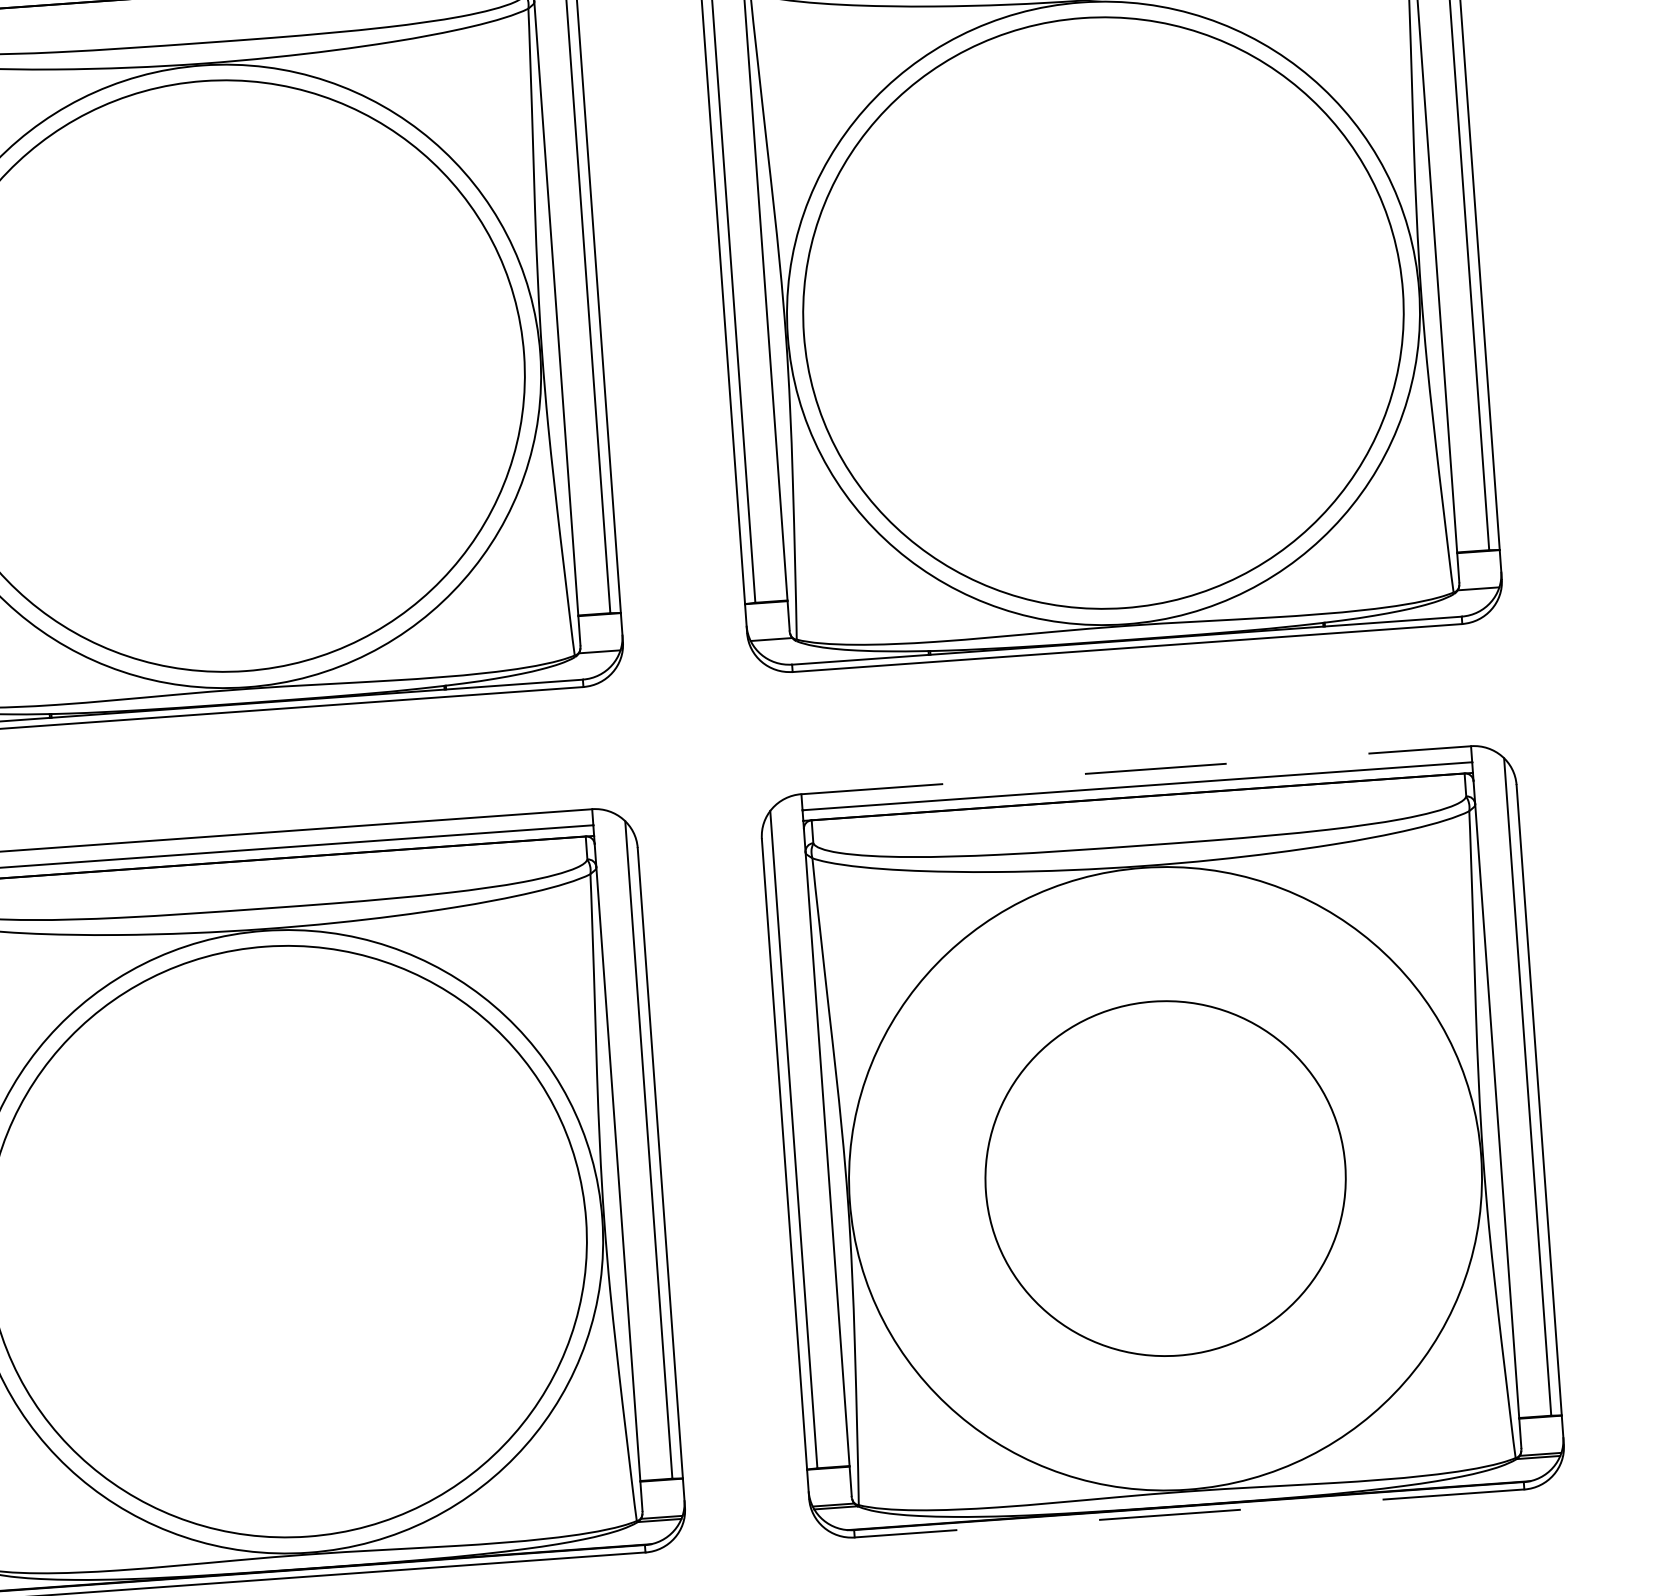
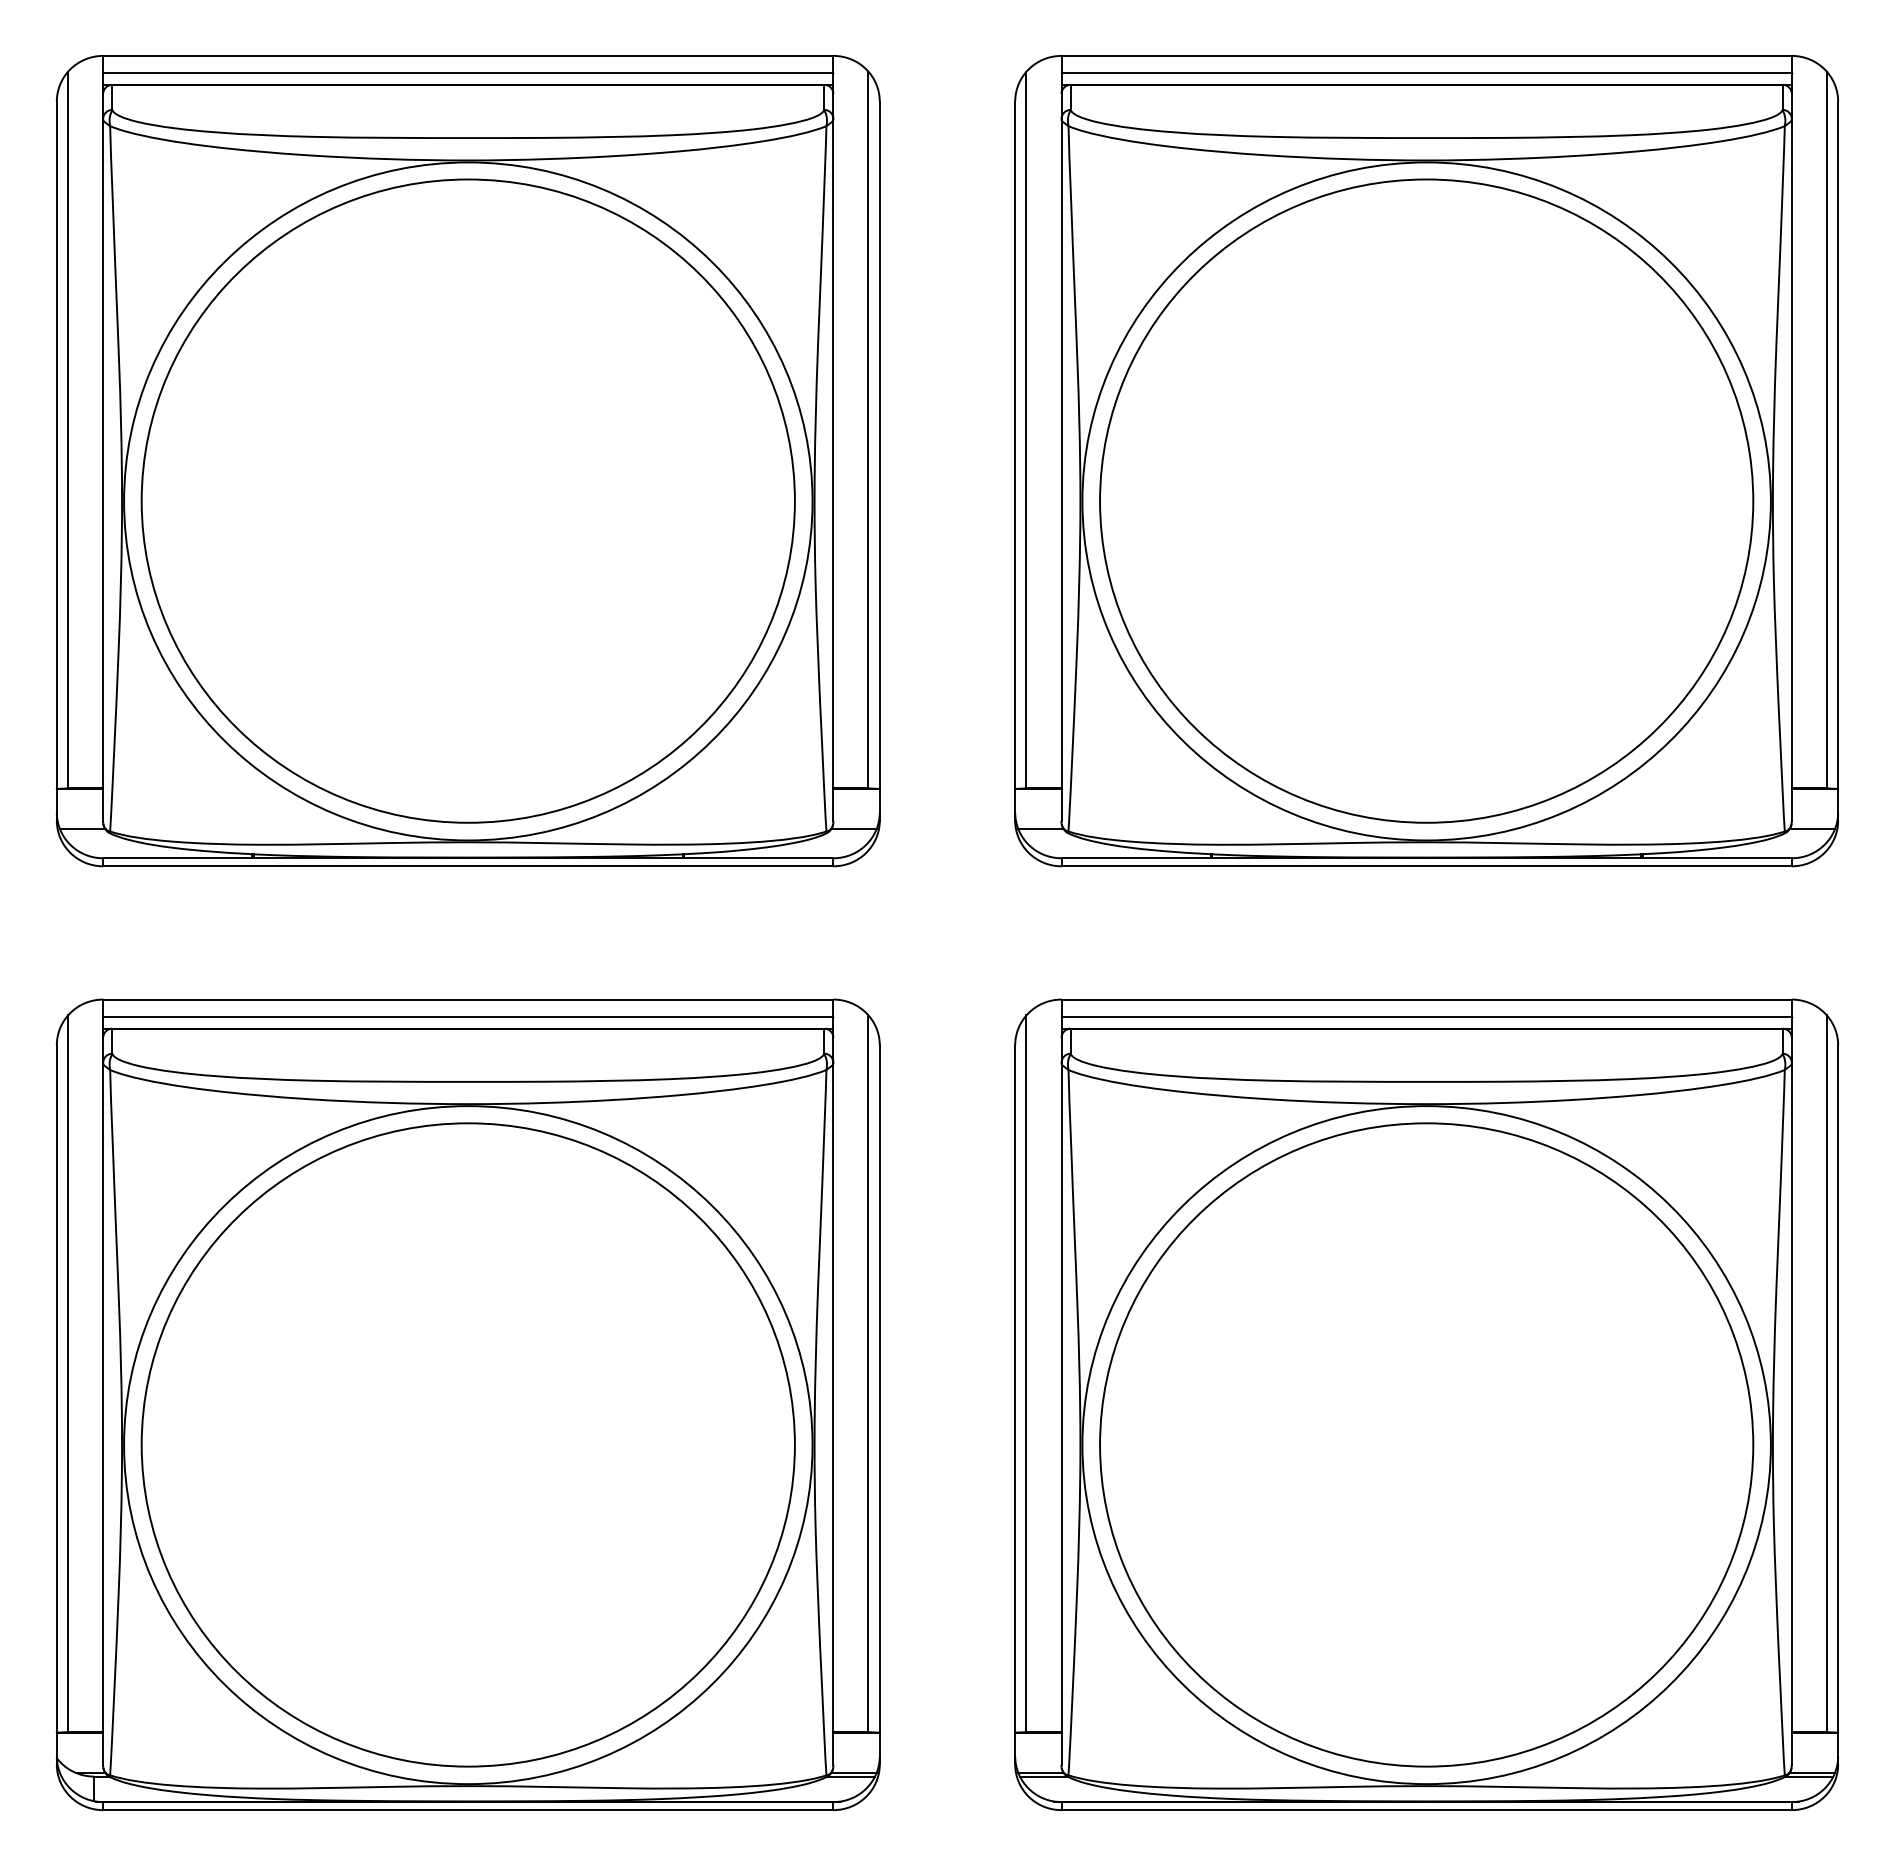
line: (1136, 770) -> (1427, 999), dashed -> solid
part: (1165, 1178) -> (1426, 1444), size x1.67
line: (1189, 1513) -> (1426, 1810), dashed -> solid

